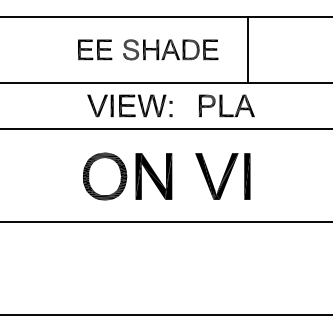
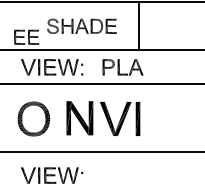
part: (95, 49) -> (26, 37), moved
part: (153, 176) -> (79, 118), moved
part: (129, 253) -> (51, 175), added

